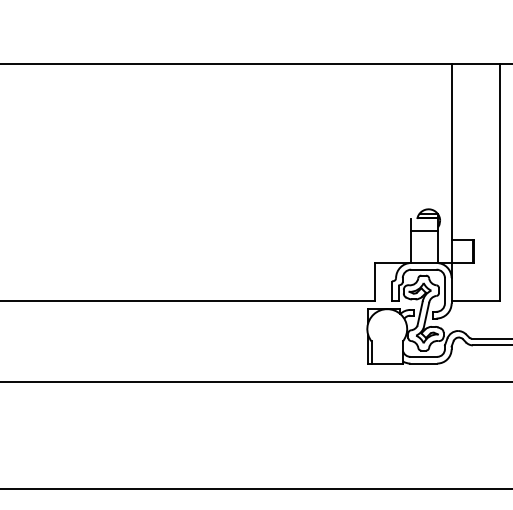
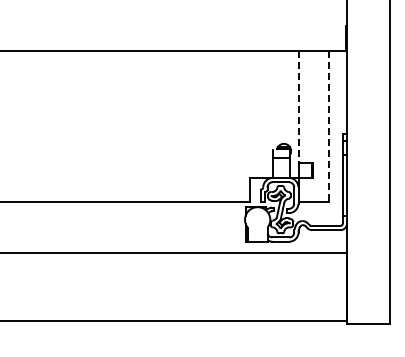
line: (451, 151) -> (298, 107), solid -> dashed
line: (498, 183) -> (328, 127), solid -> dashed

